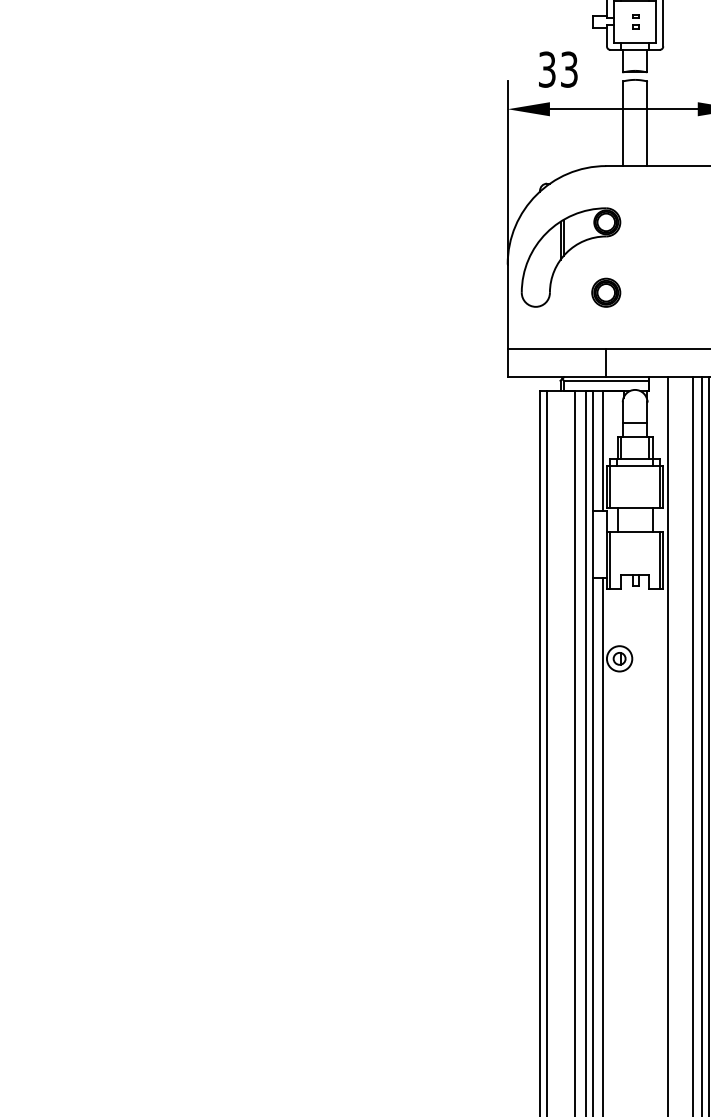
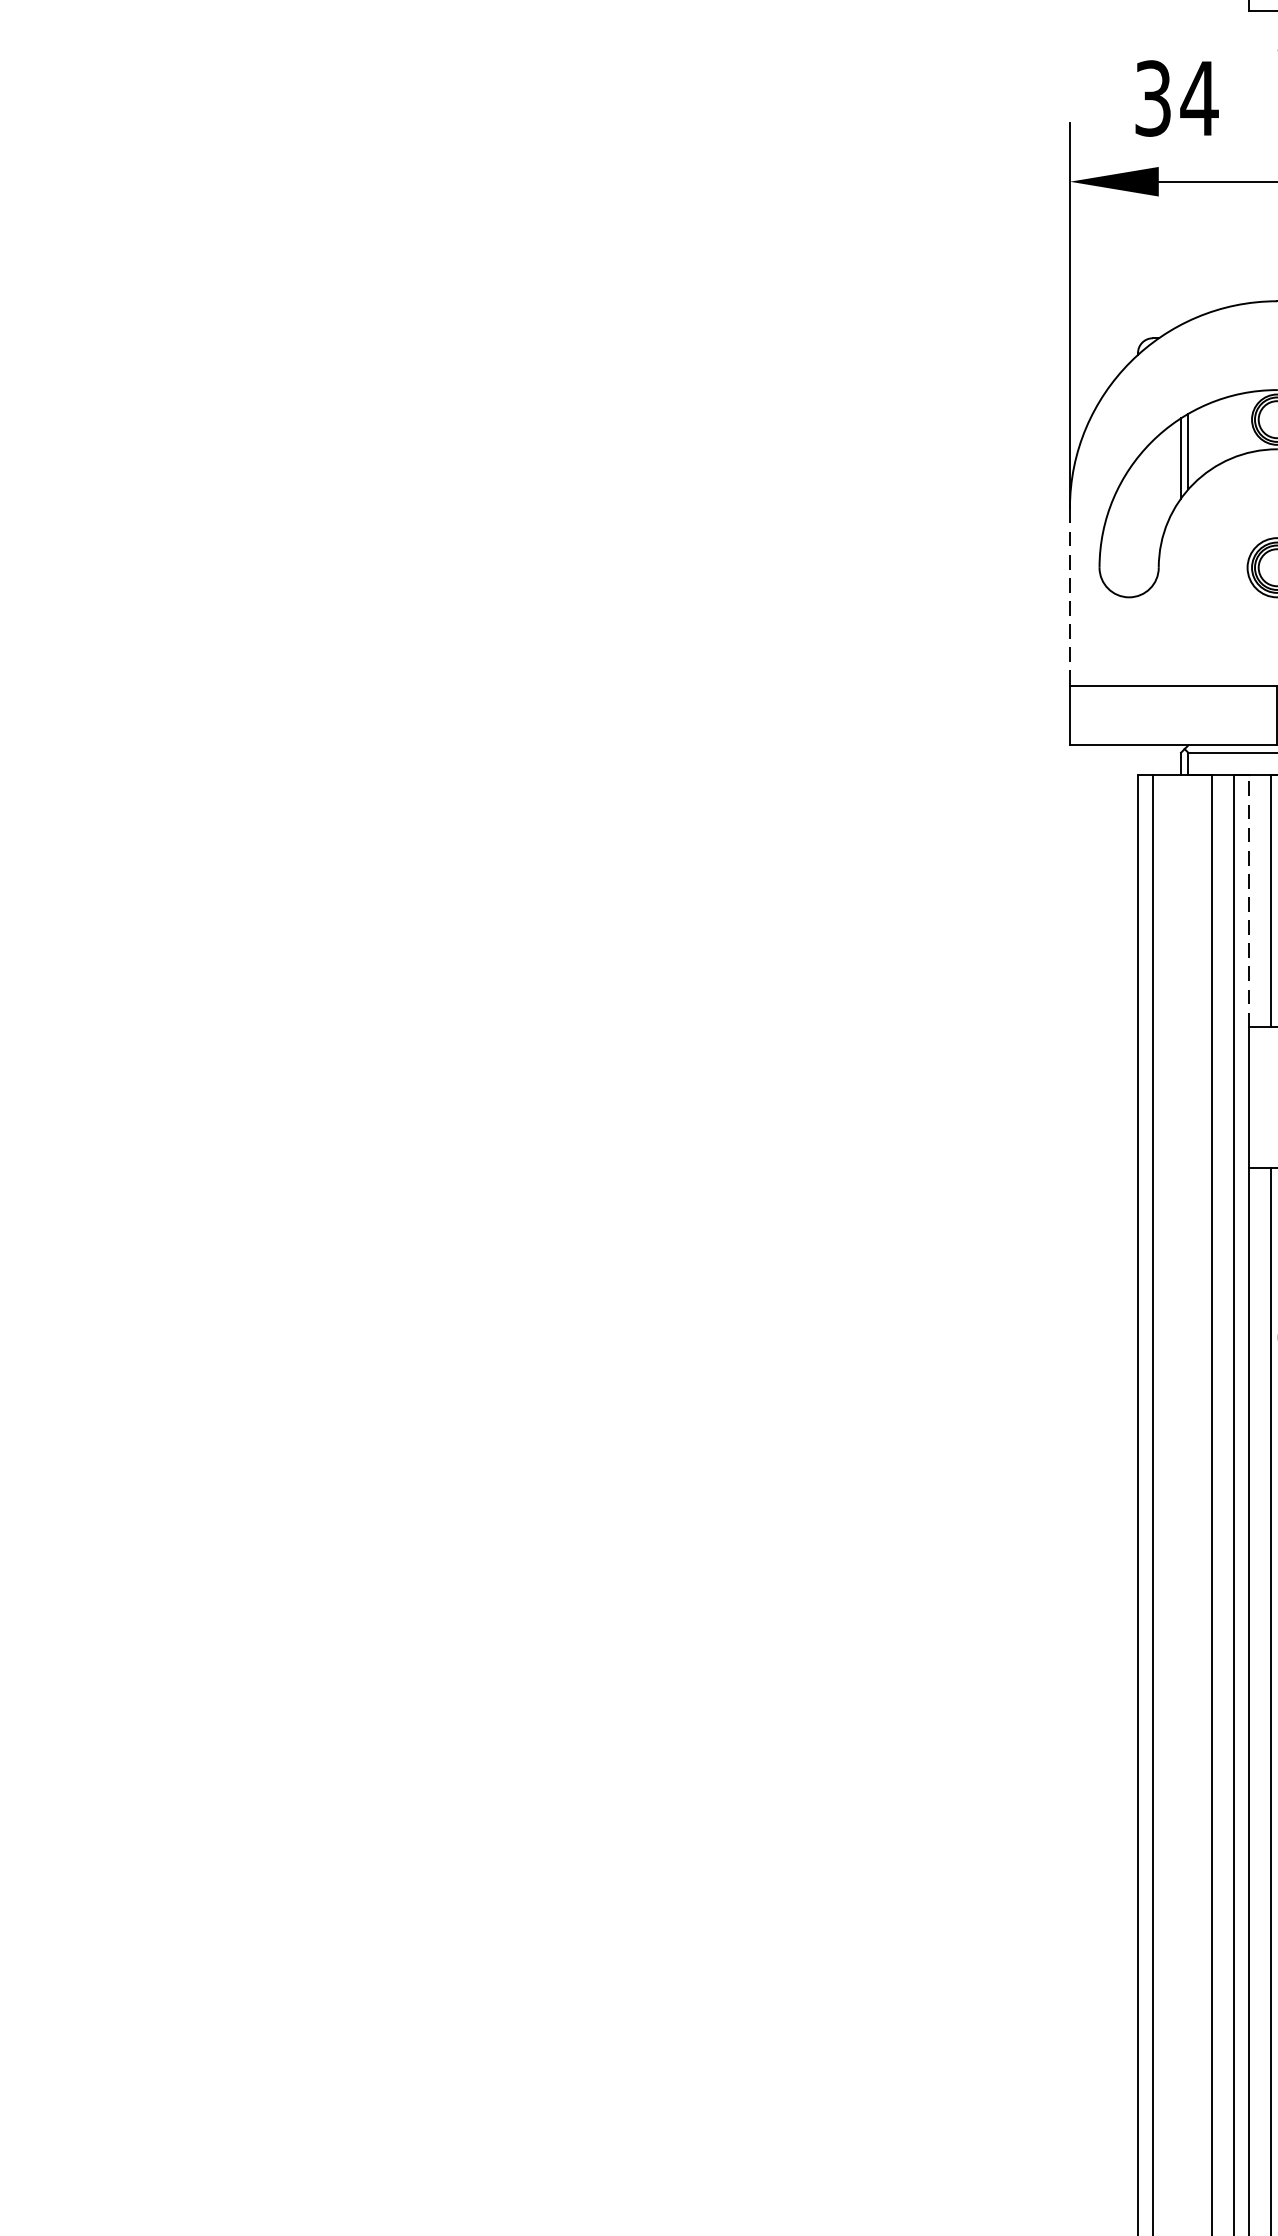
text: (569, 69) -> (1199, 98), 33 -> 34
line: (507, 307) -> (1069, 598), solid -> dashed
line: (592, 450) -> (1248, 899), solid -> dashed

